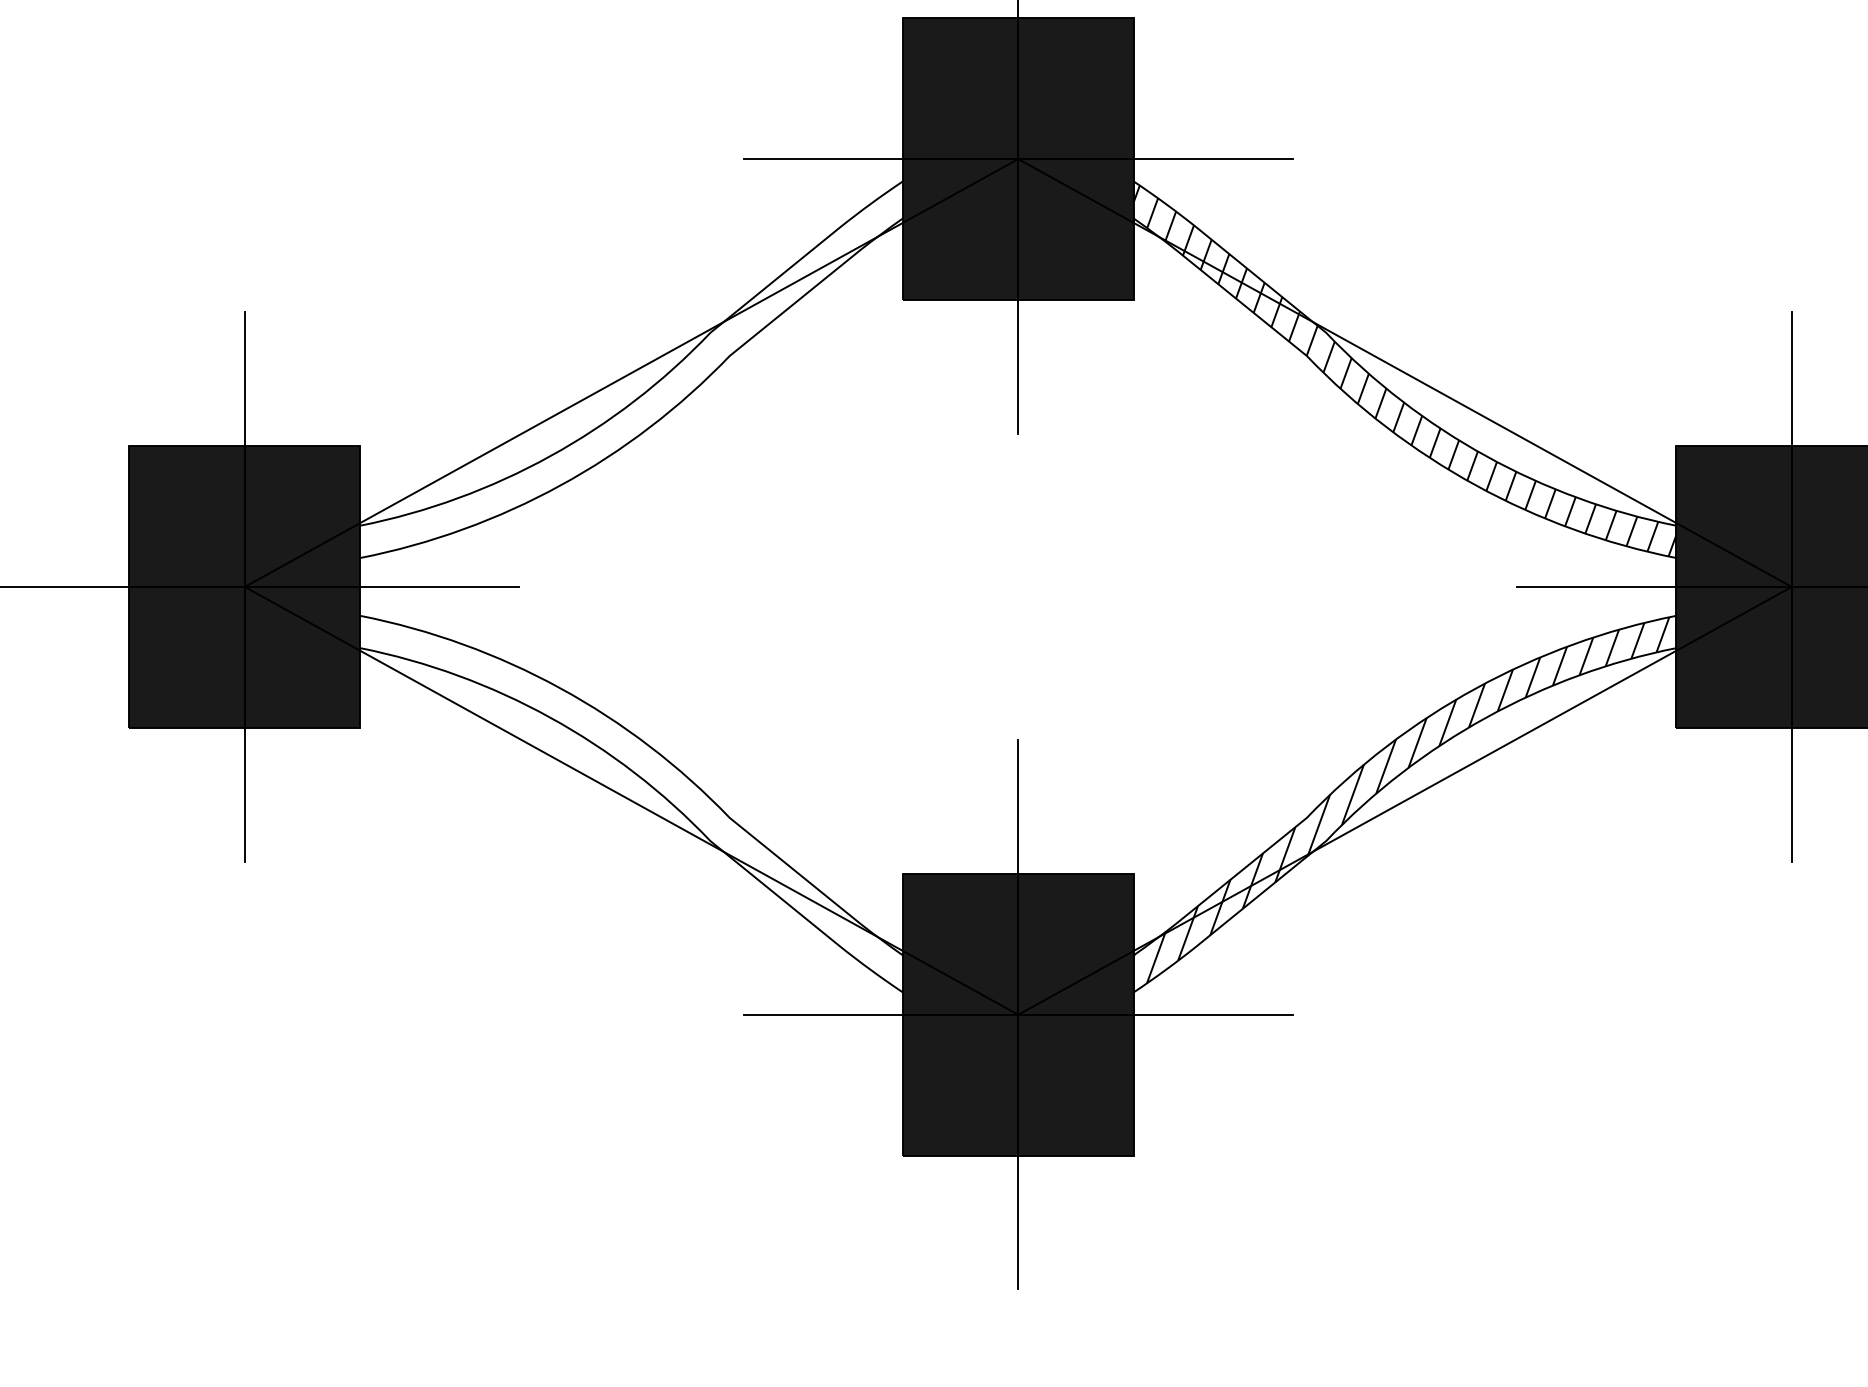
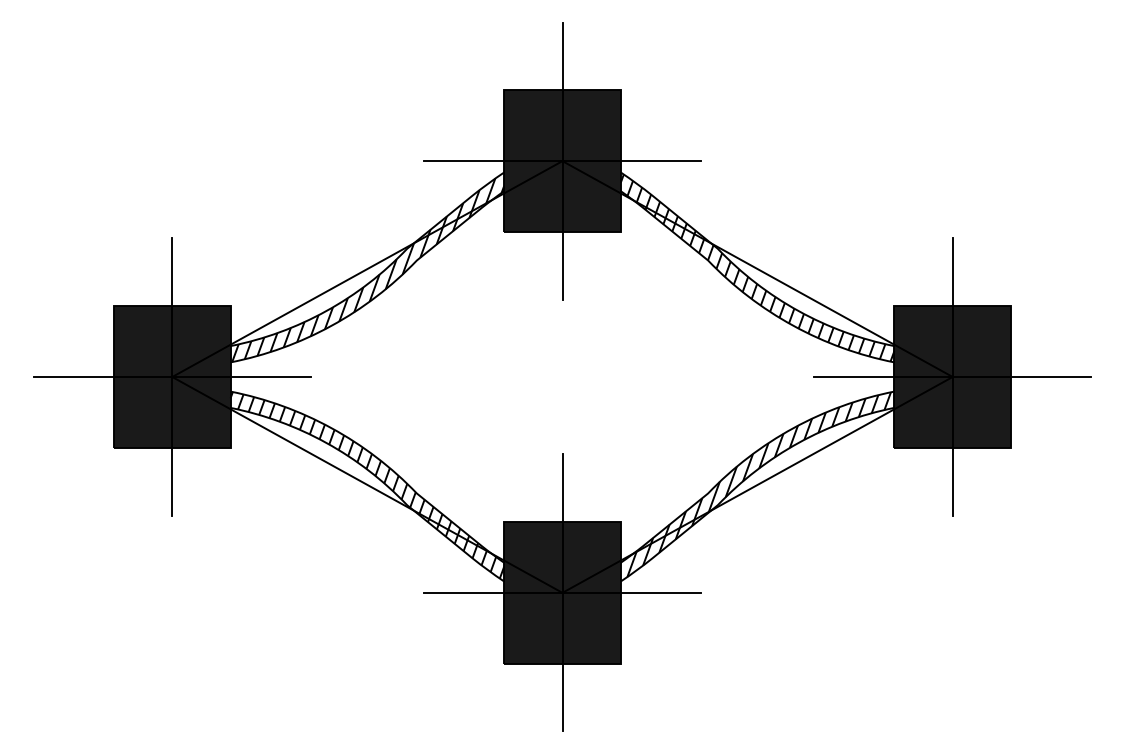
hatch: (633, 375) -> (368, 270), added
hatch: (631, 802) -> (367, 485), added

